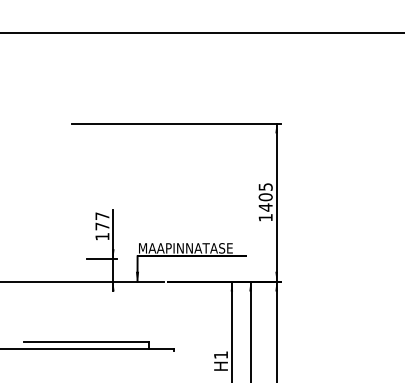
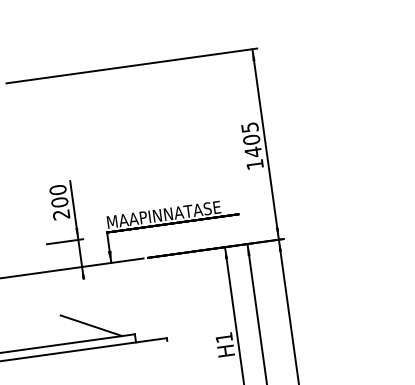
text: (102, 226) -> (59, 202), 177 -> 200
line: (114, 330) -> (91, 325), added

